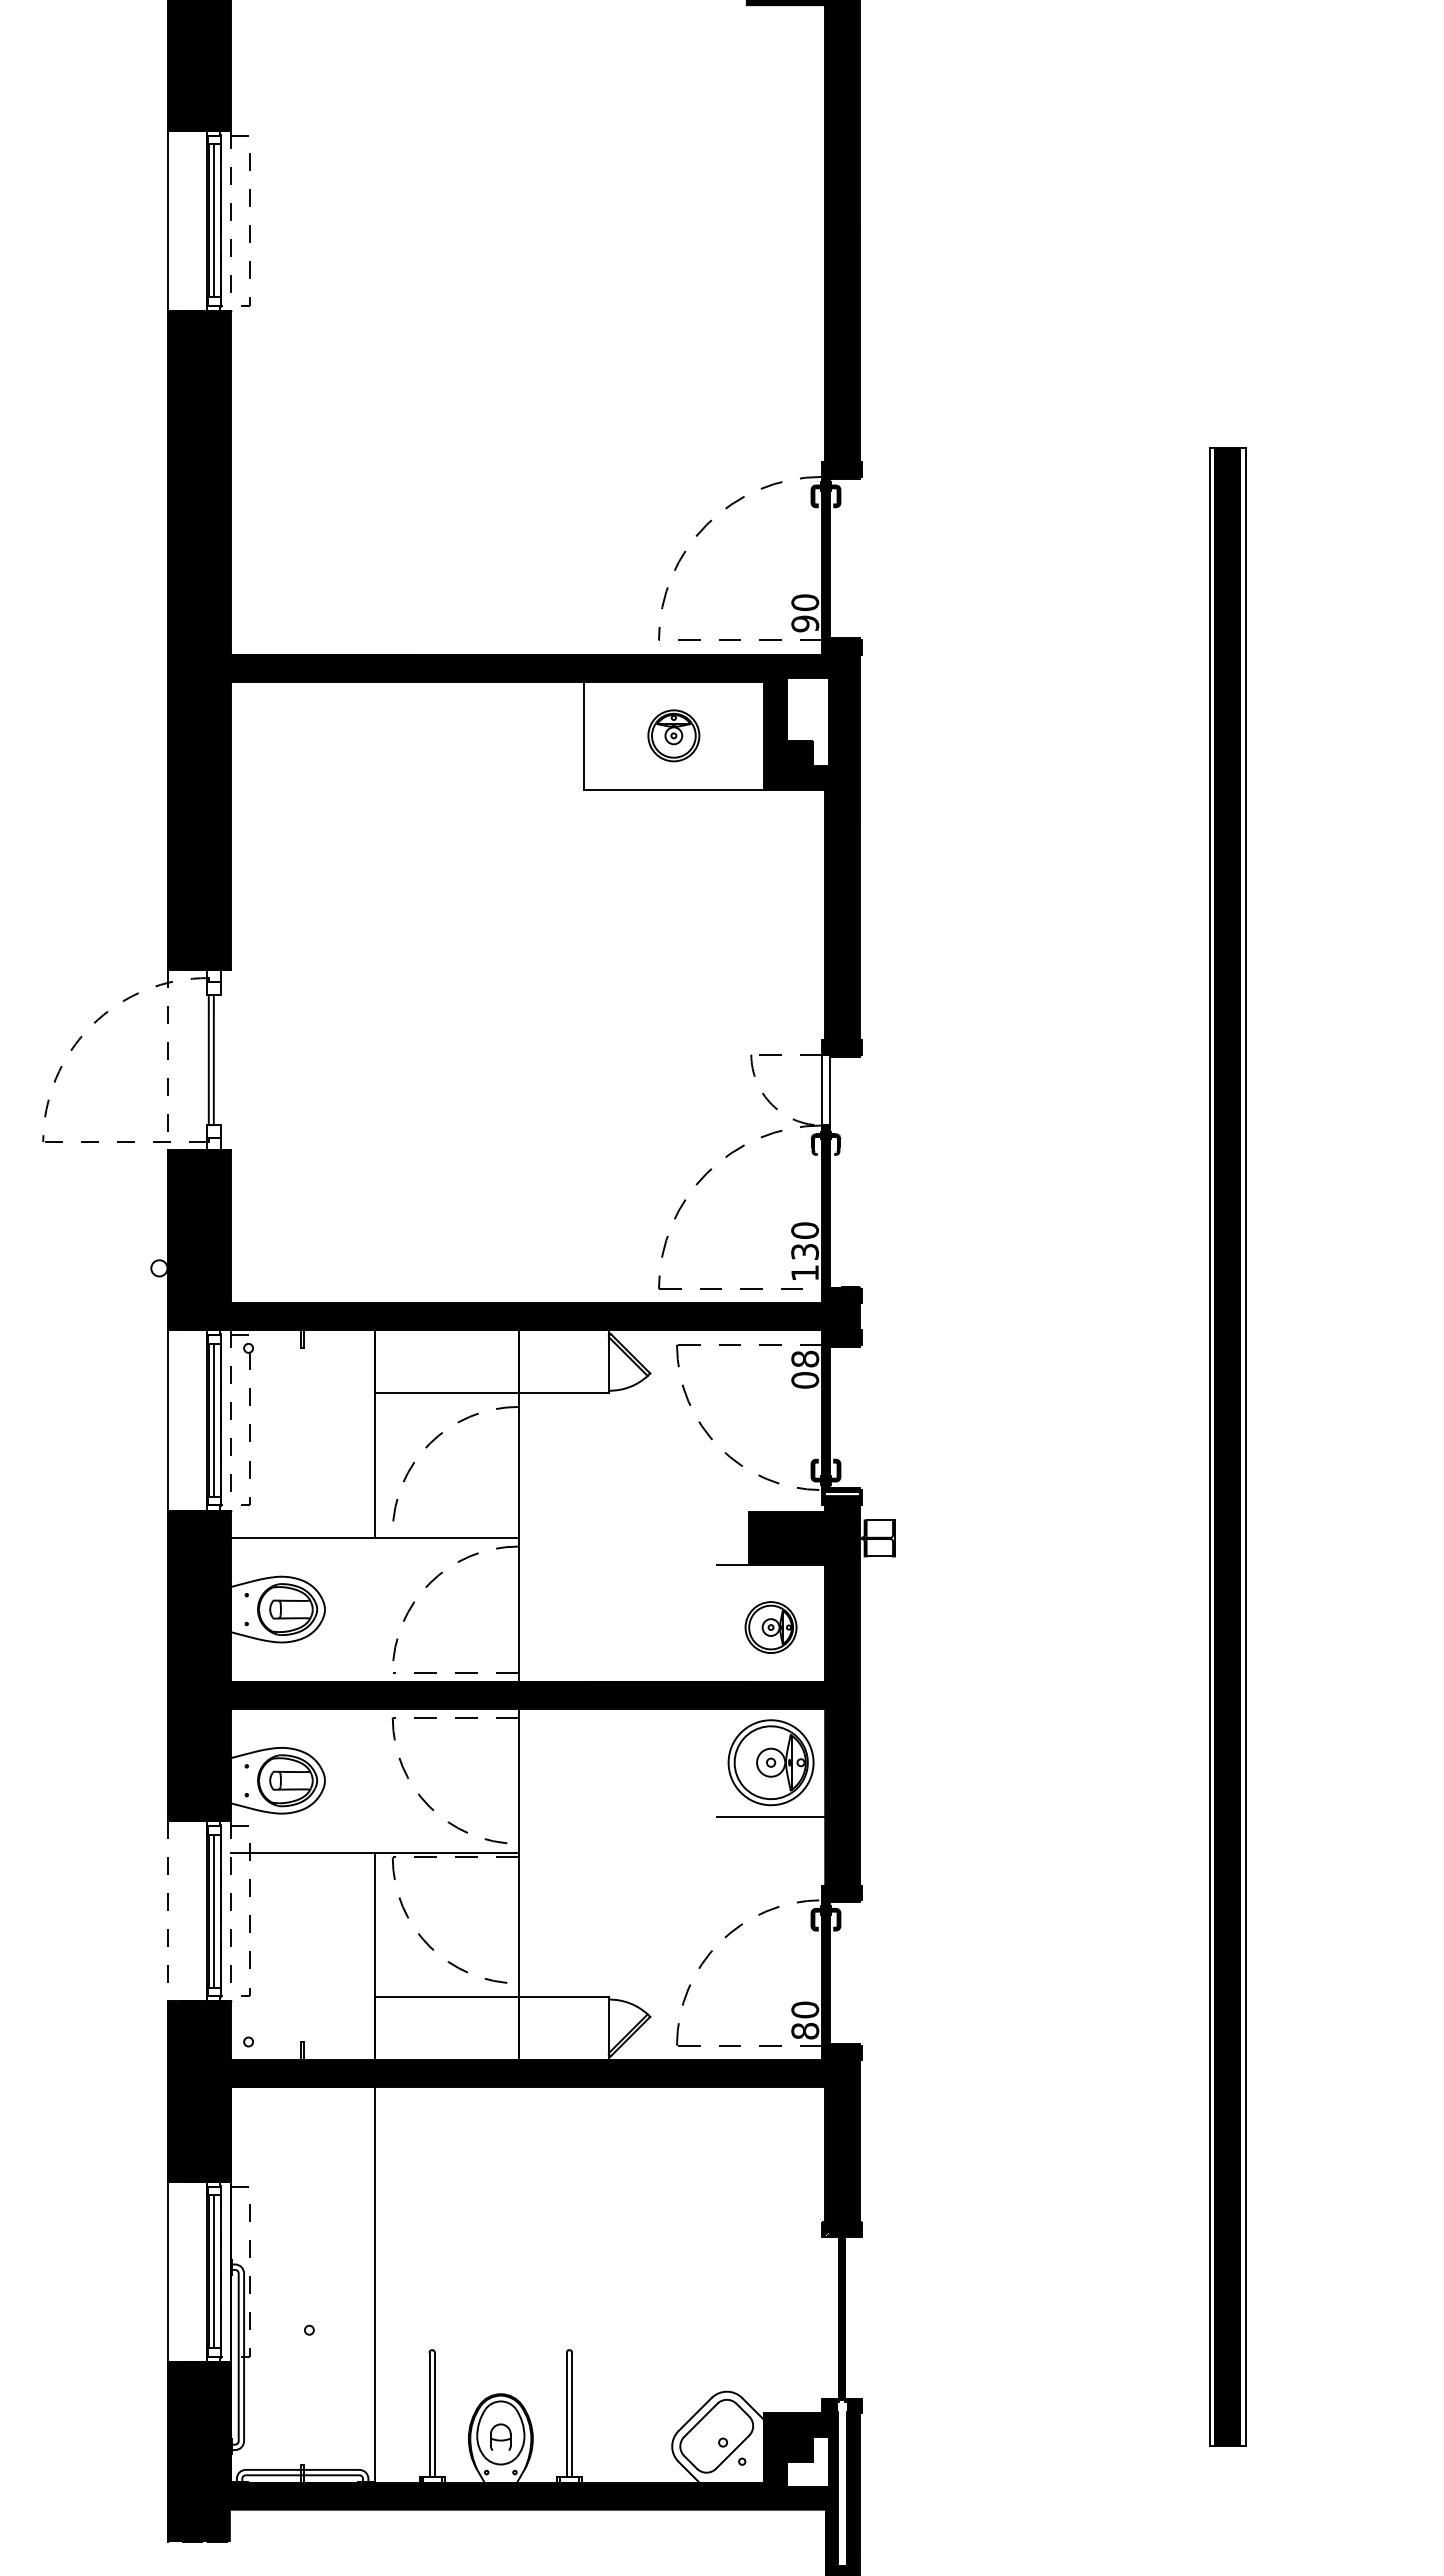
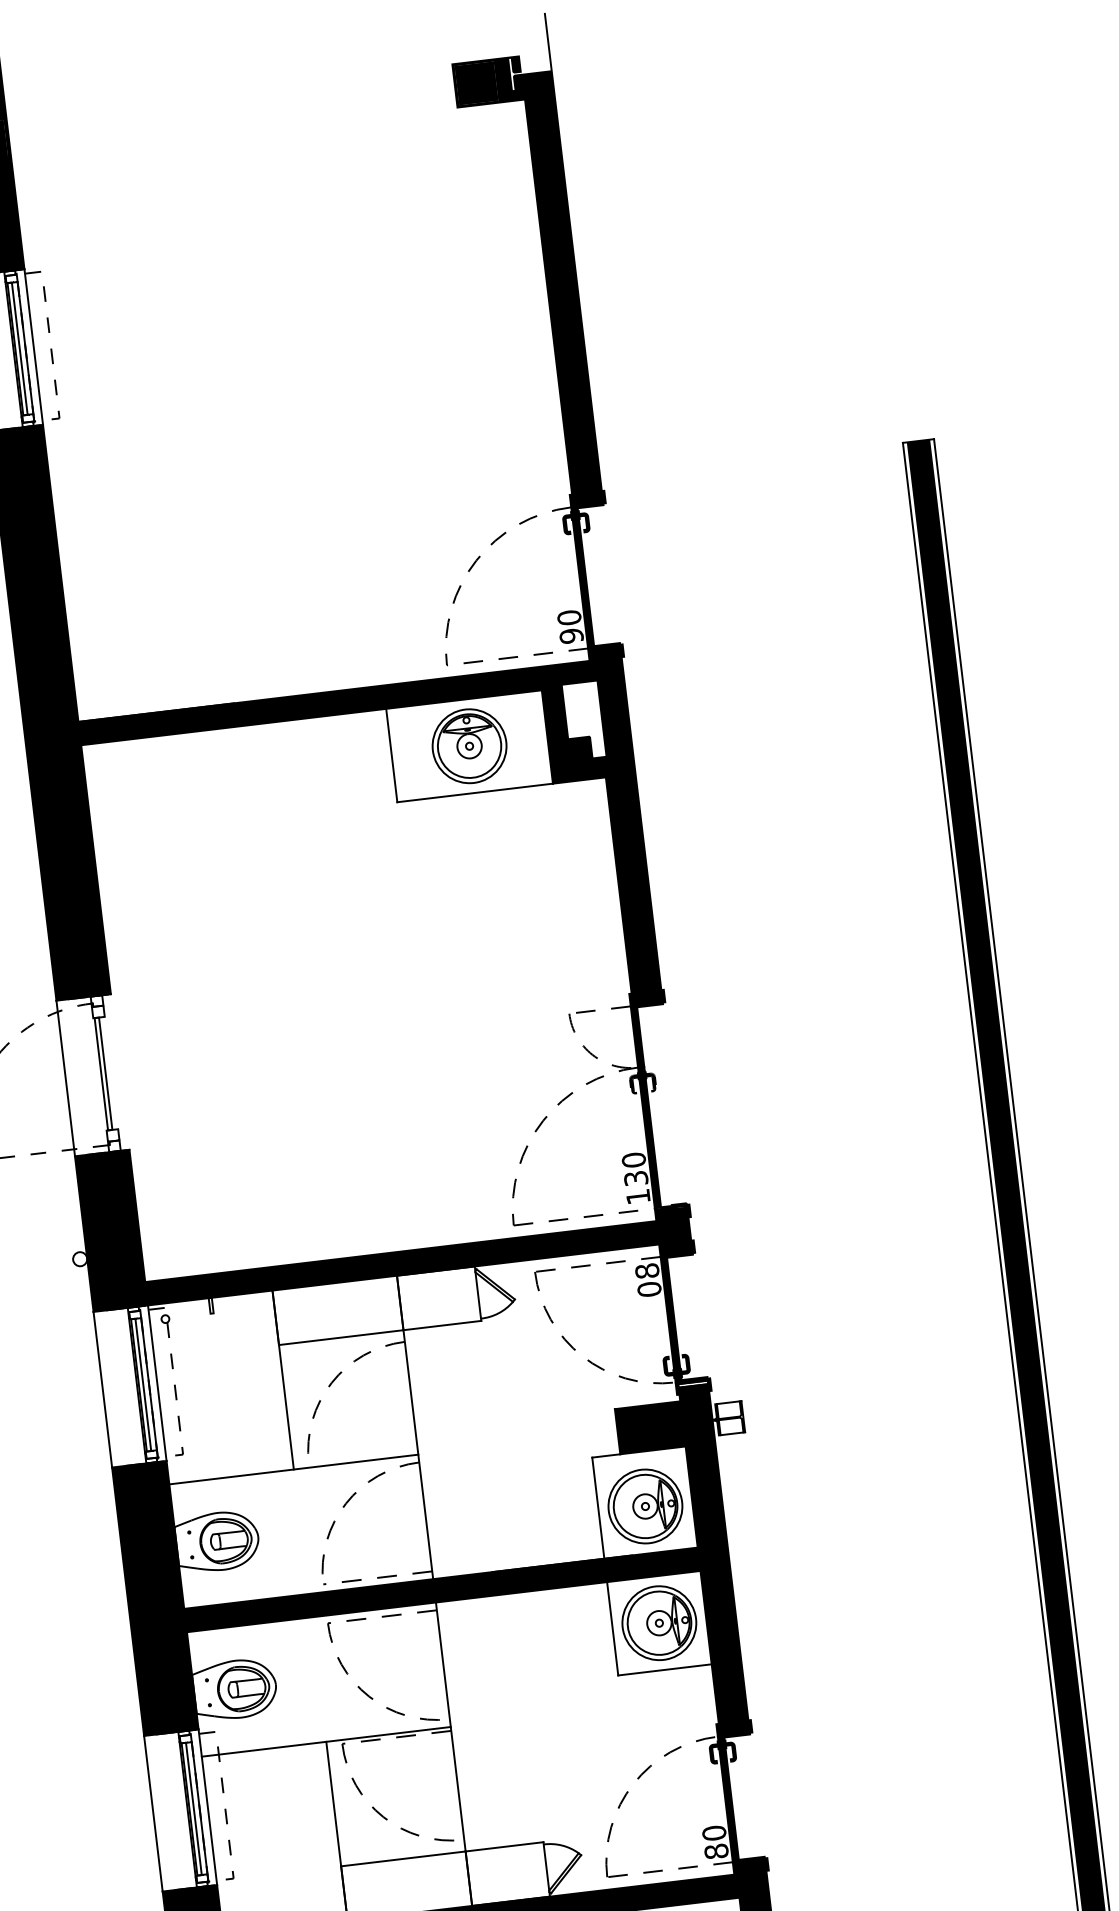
line: (230, 221) -> (33, 347), dashed -> solid
part: (673, 735) -> (469, 746), size x1.67
line: (167, 1060) -> (65, 1078), dashed -> solid
fill: (825, 1089) -> (637, 1036), added
line: (230, 1420) -> (157, 1383), dashed -> solid
line: (717, 1622) -> (598, 1507), added
part: (770, 1627) -> (644, 1506), size x1.67
line: (717, 1762) -> (613, 1628), added
line: (167, 1911) -> (153, 1813), dashed -> solid
line: (230, 1911) -> (207, 1807), dashed -> solid

